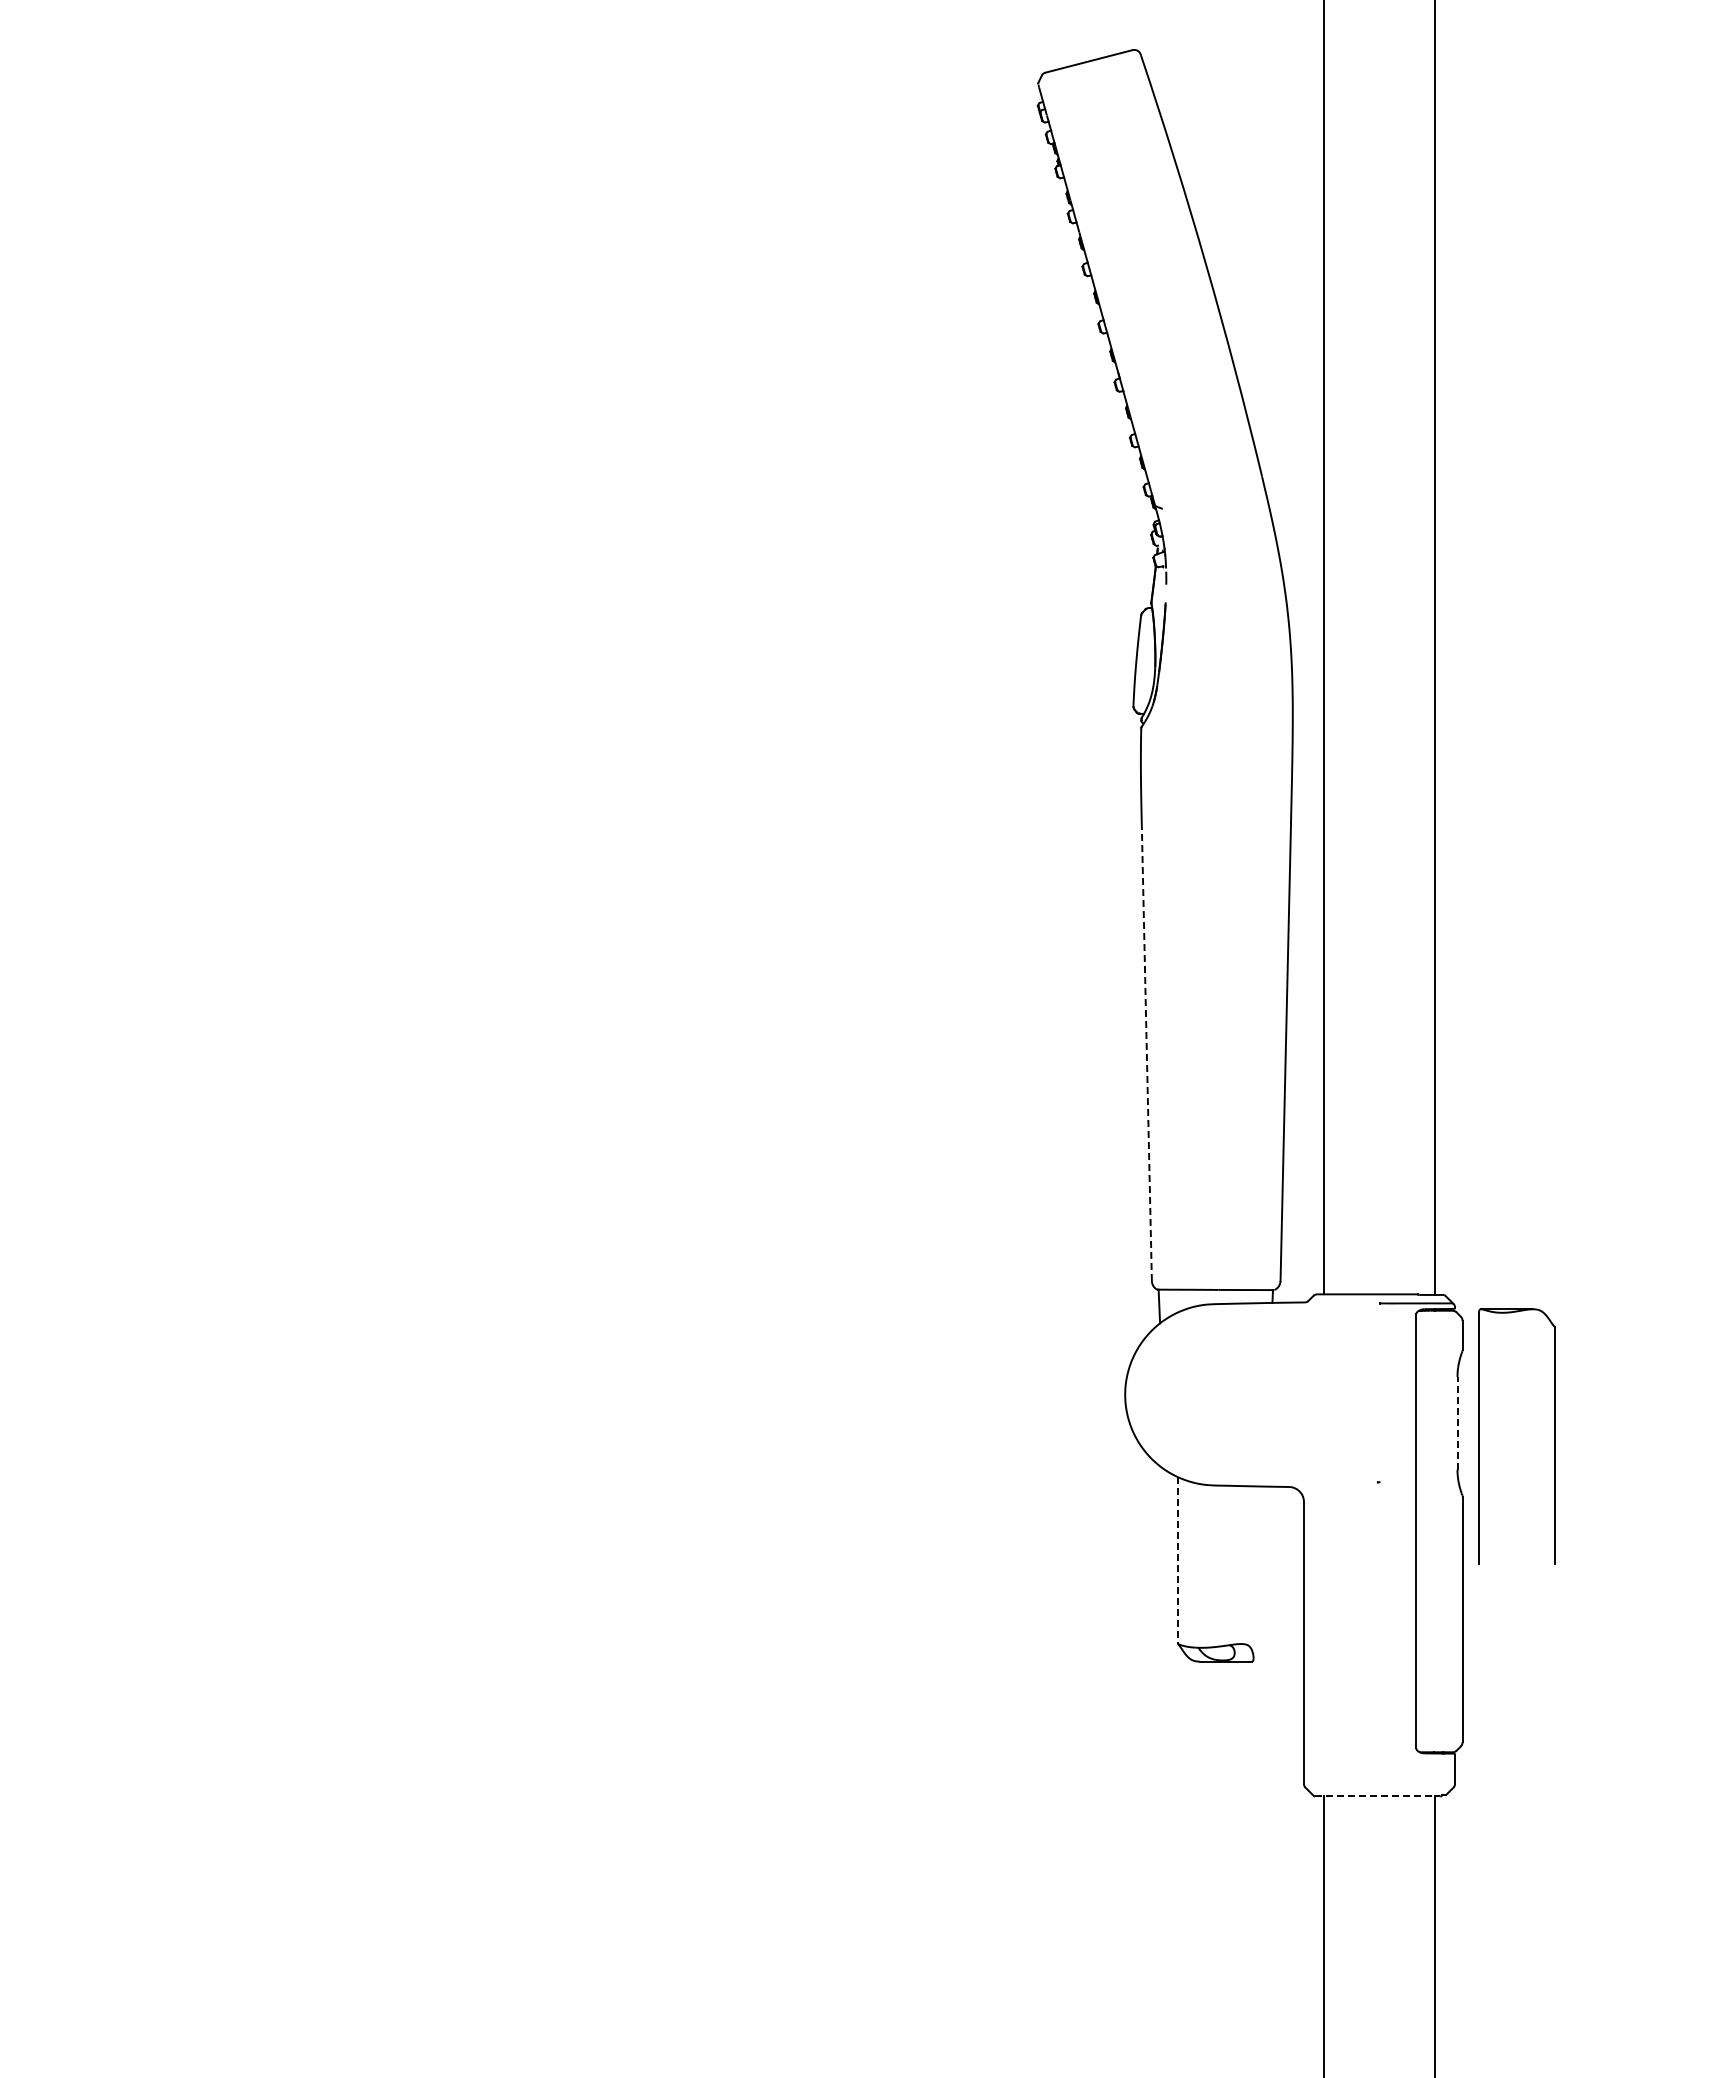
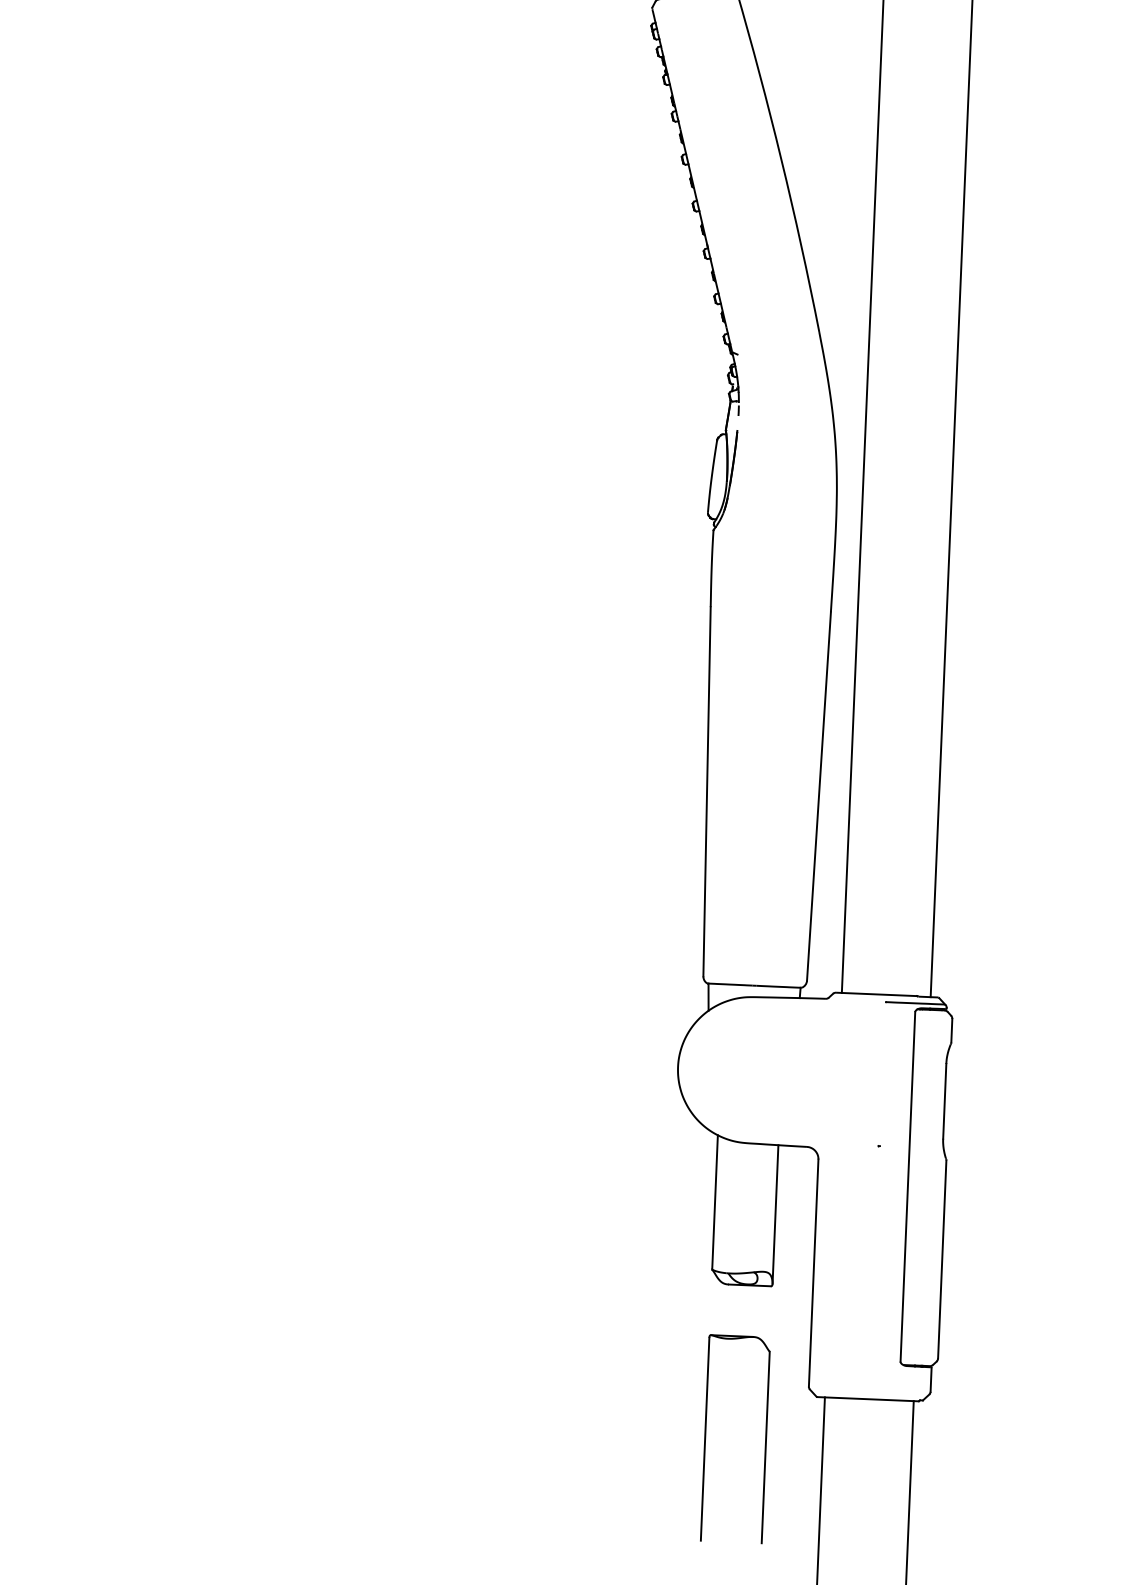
line: (1146, 1052) -> (706, 792), dashed -> solid
line: (1457, 1422) -> (944, 1100), dashed -> solid
part: (1479, 1436) -> (705, 1437), moved
line: (1178, 1561) -> (715, 1203), dashed -> solid
line: (1253, 1572) -> (775, 1214), added
line: (1377, 1796) -> (867, 1399), dashed -> solid

